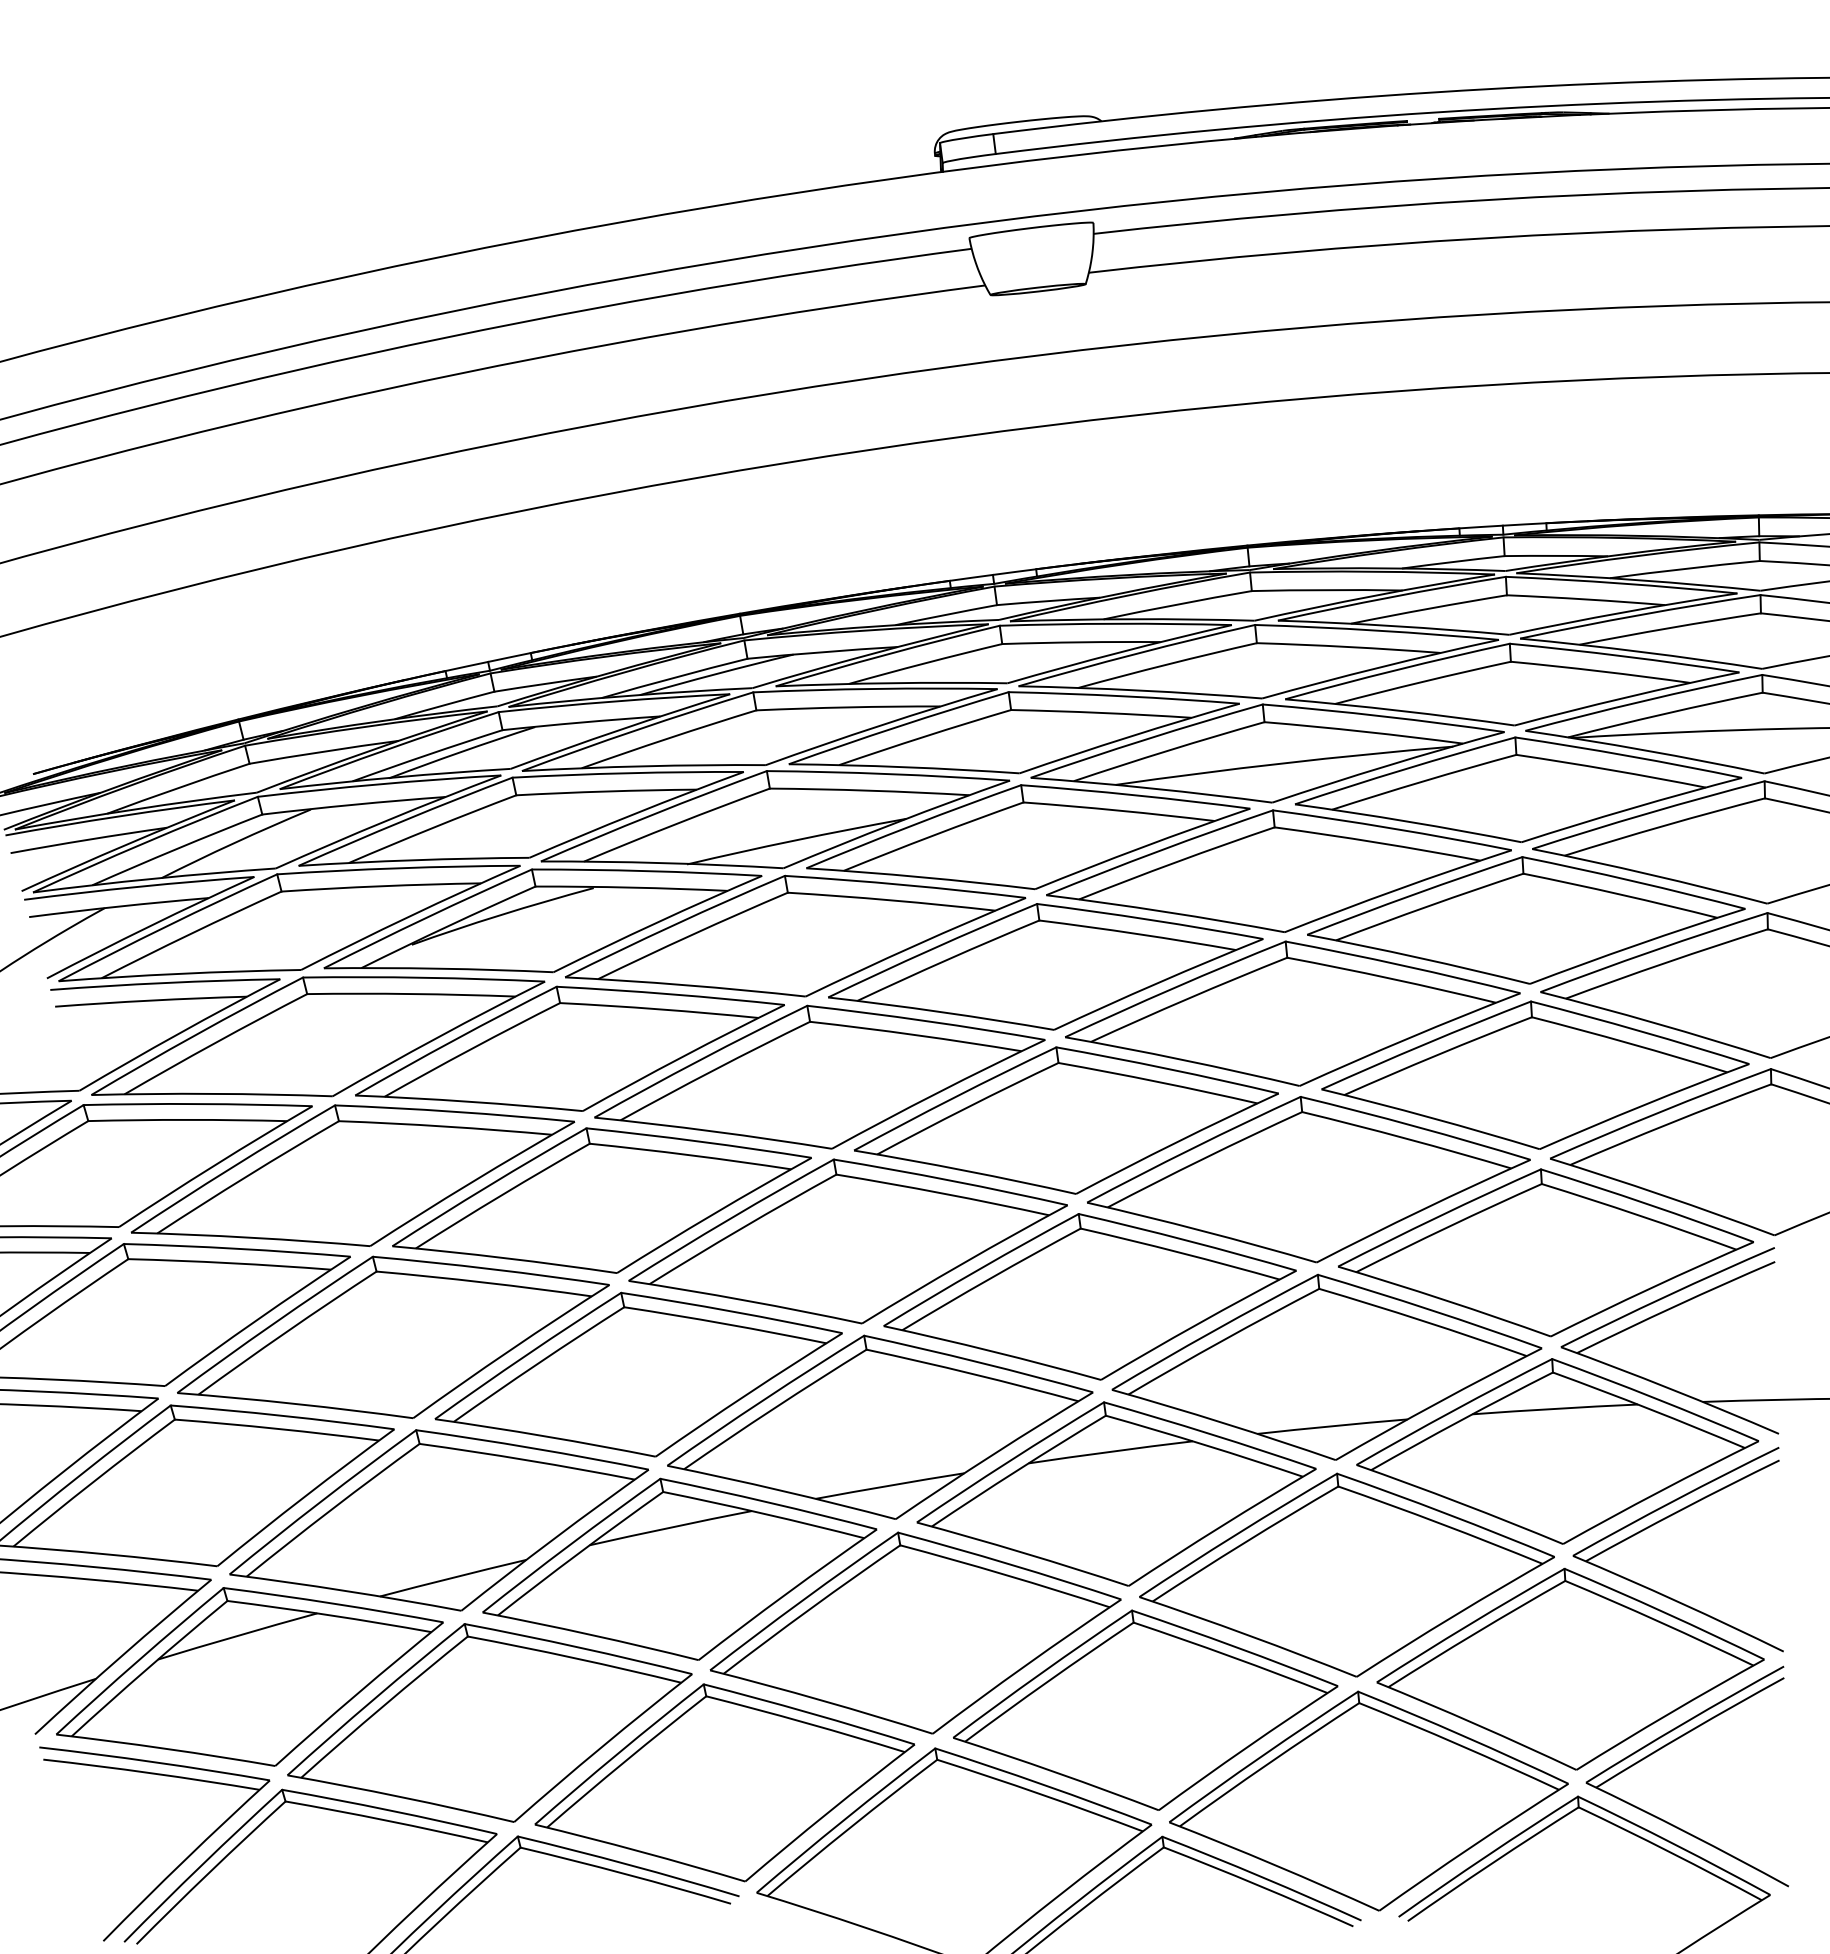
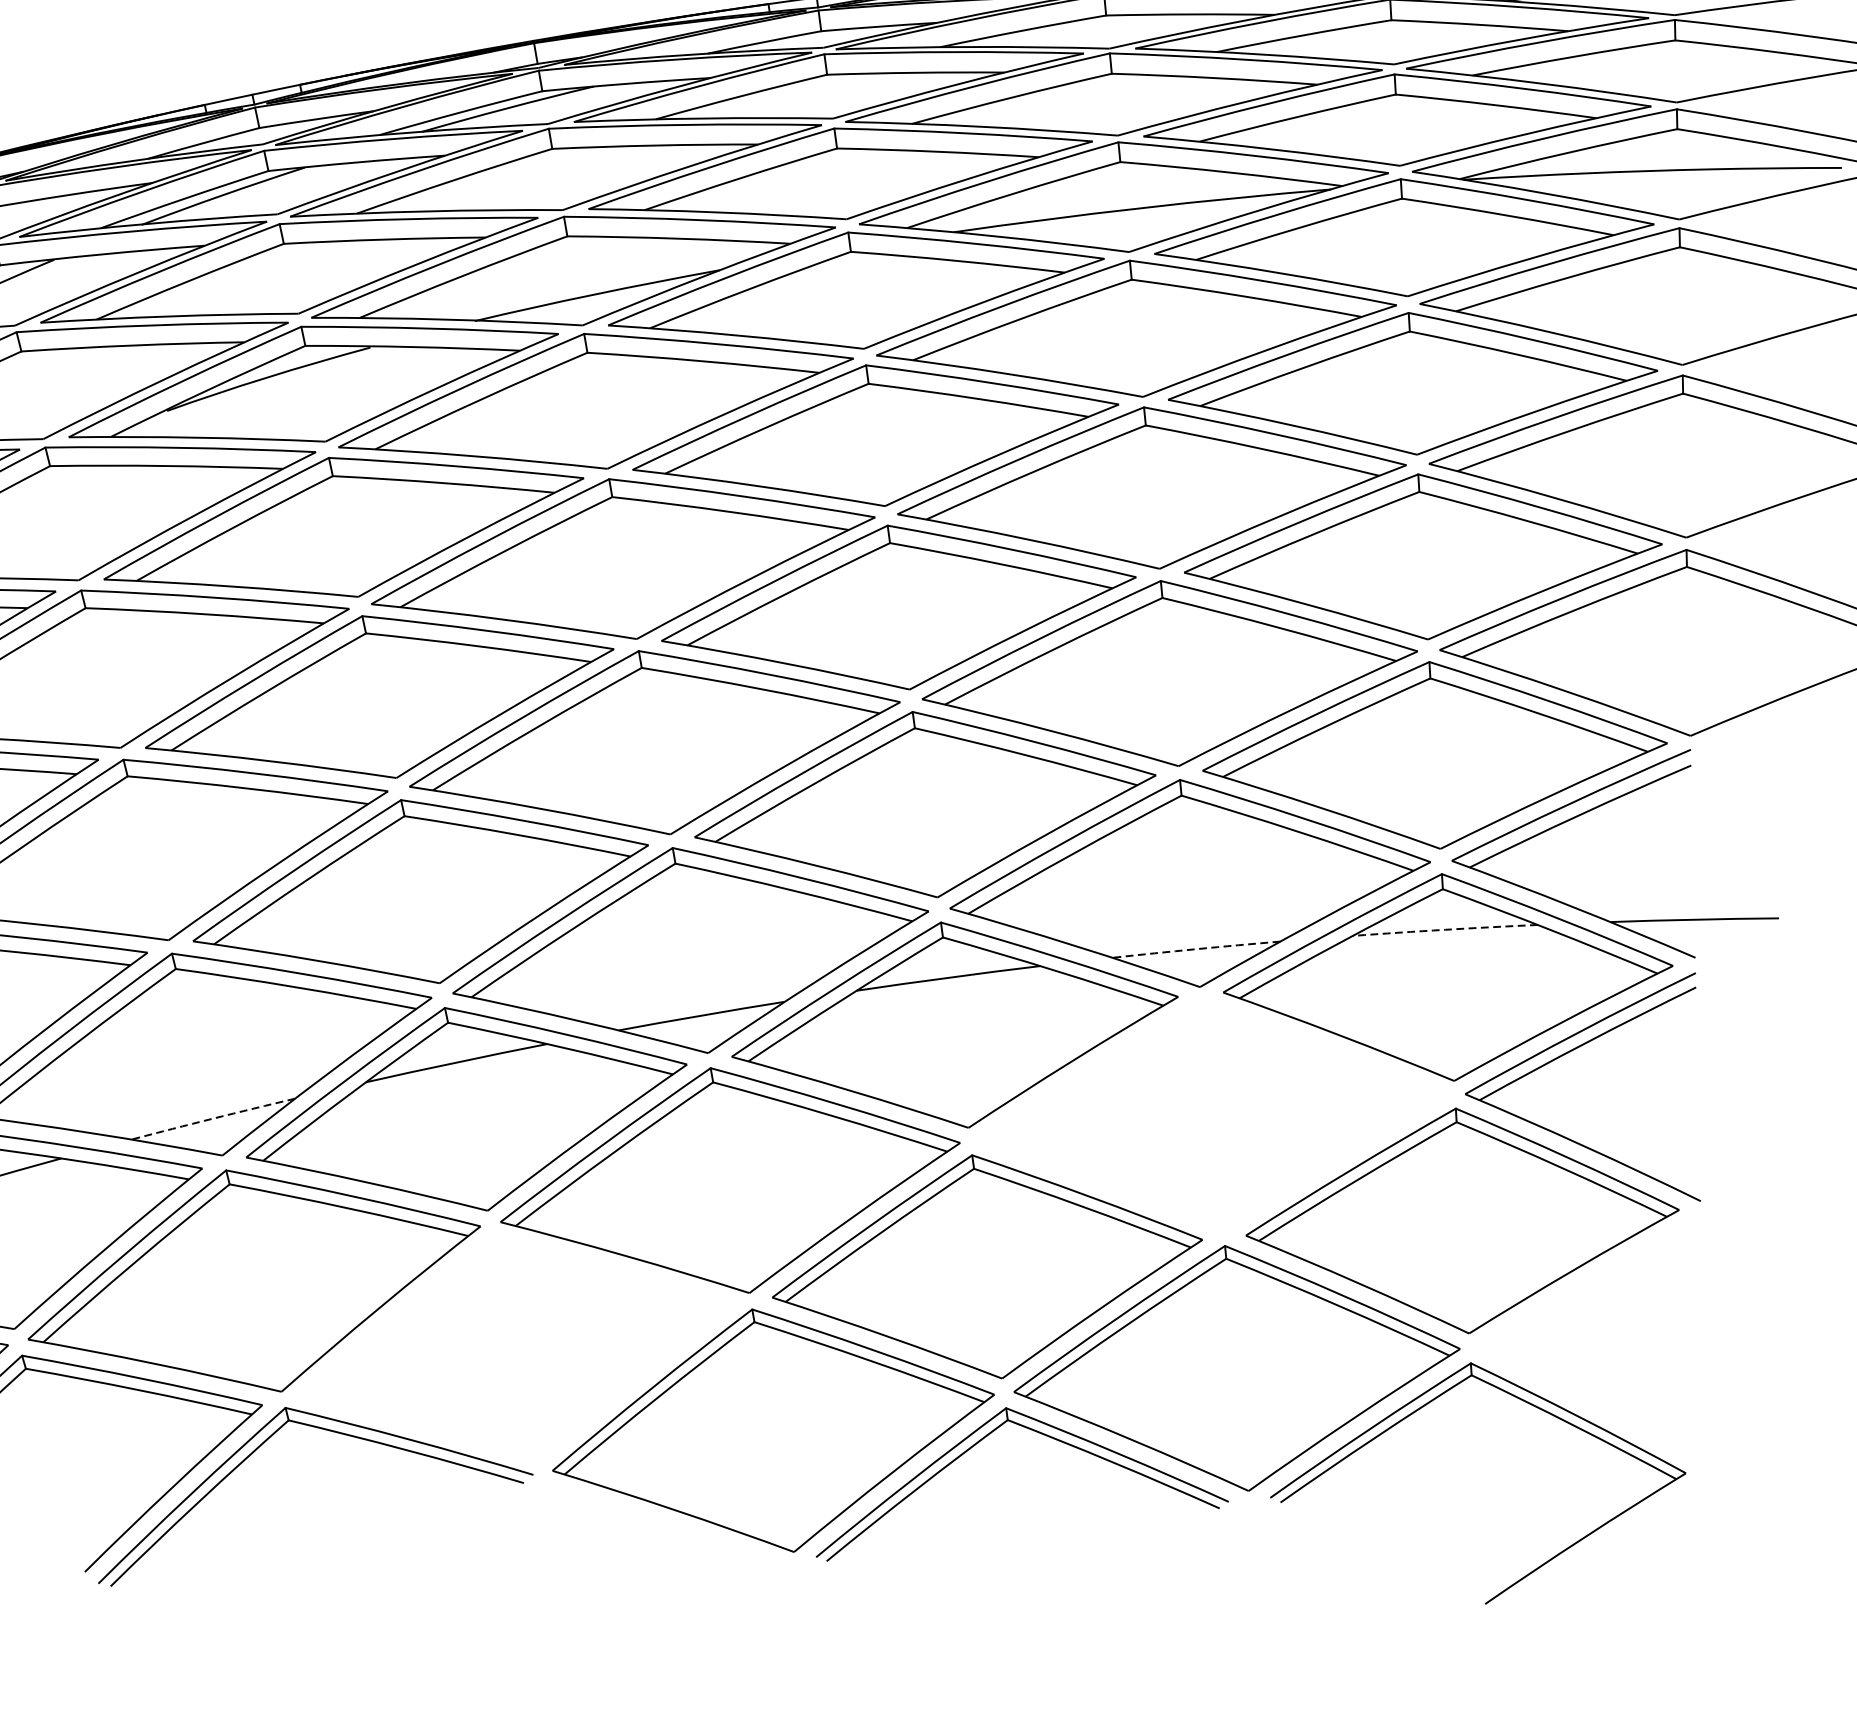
arc: (1555, 1408) -> (1445, 929), solid -> dashed
arc: (1332, 1426) -> (1196, 949), solid -> dashed
part: (1346, 1574) -> (1212, 1114), removed
arc: (453, 1577) -> (213, 1118), solid -> dashed
part: (1666, 1746) -> (1569, 1307), removed
part: (724, 1782) -> (516, 1347), removed

